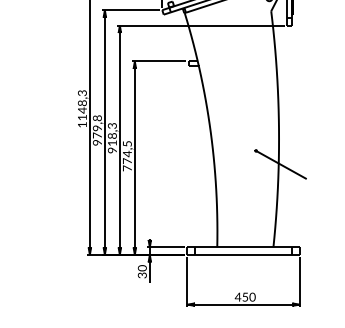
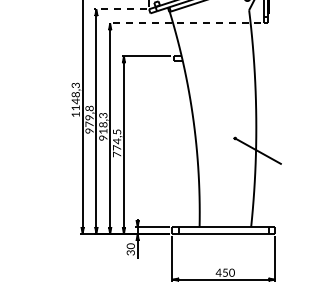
line: (130, 10) -> (119, 9), solid -> dashed
line: (200, 25) -> (184, 23), solid -> dashed

